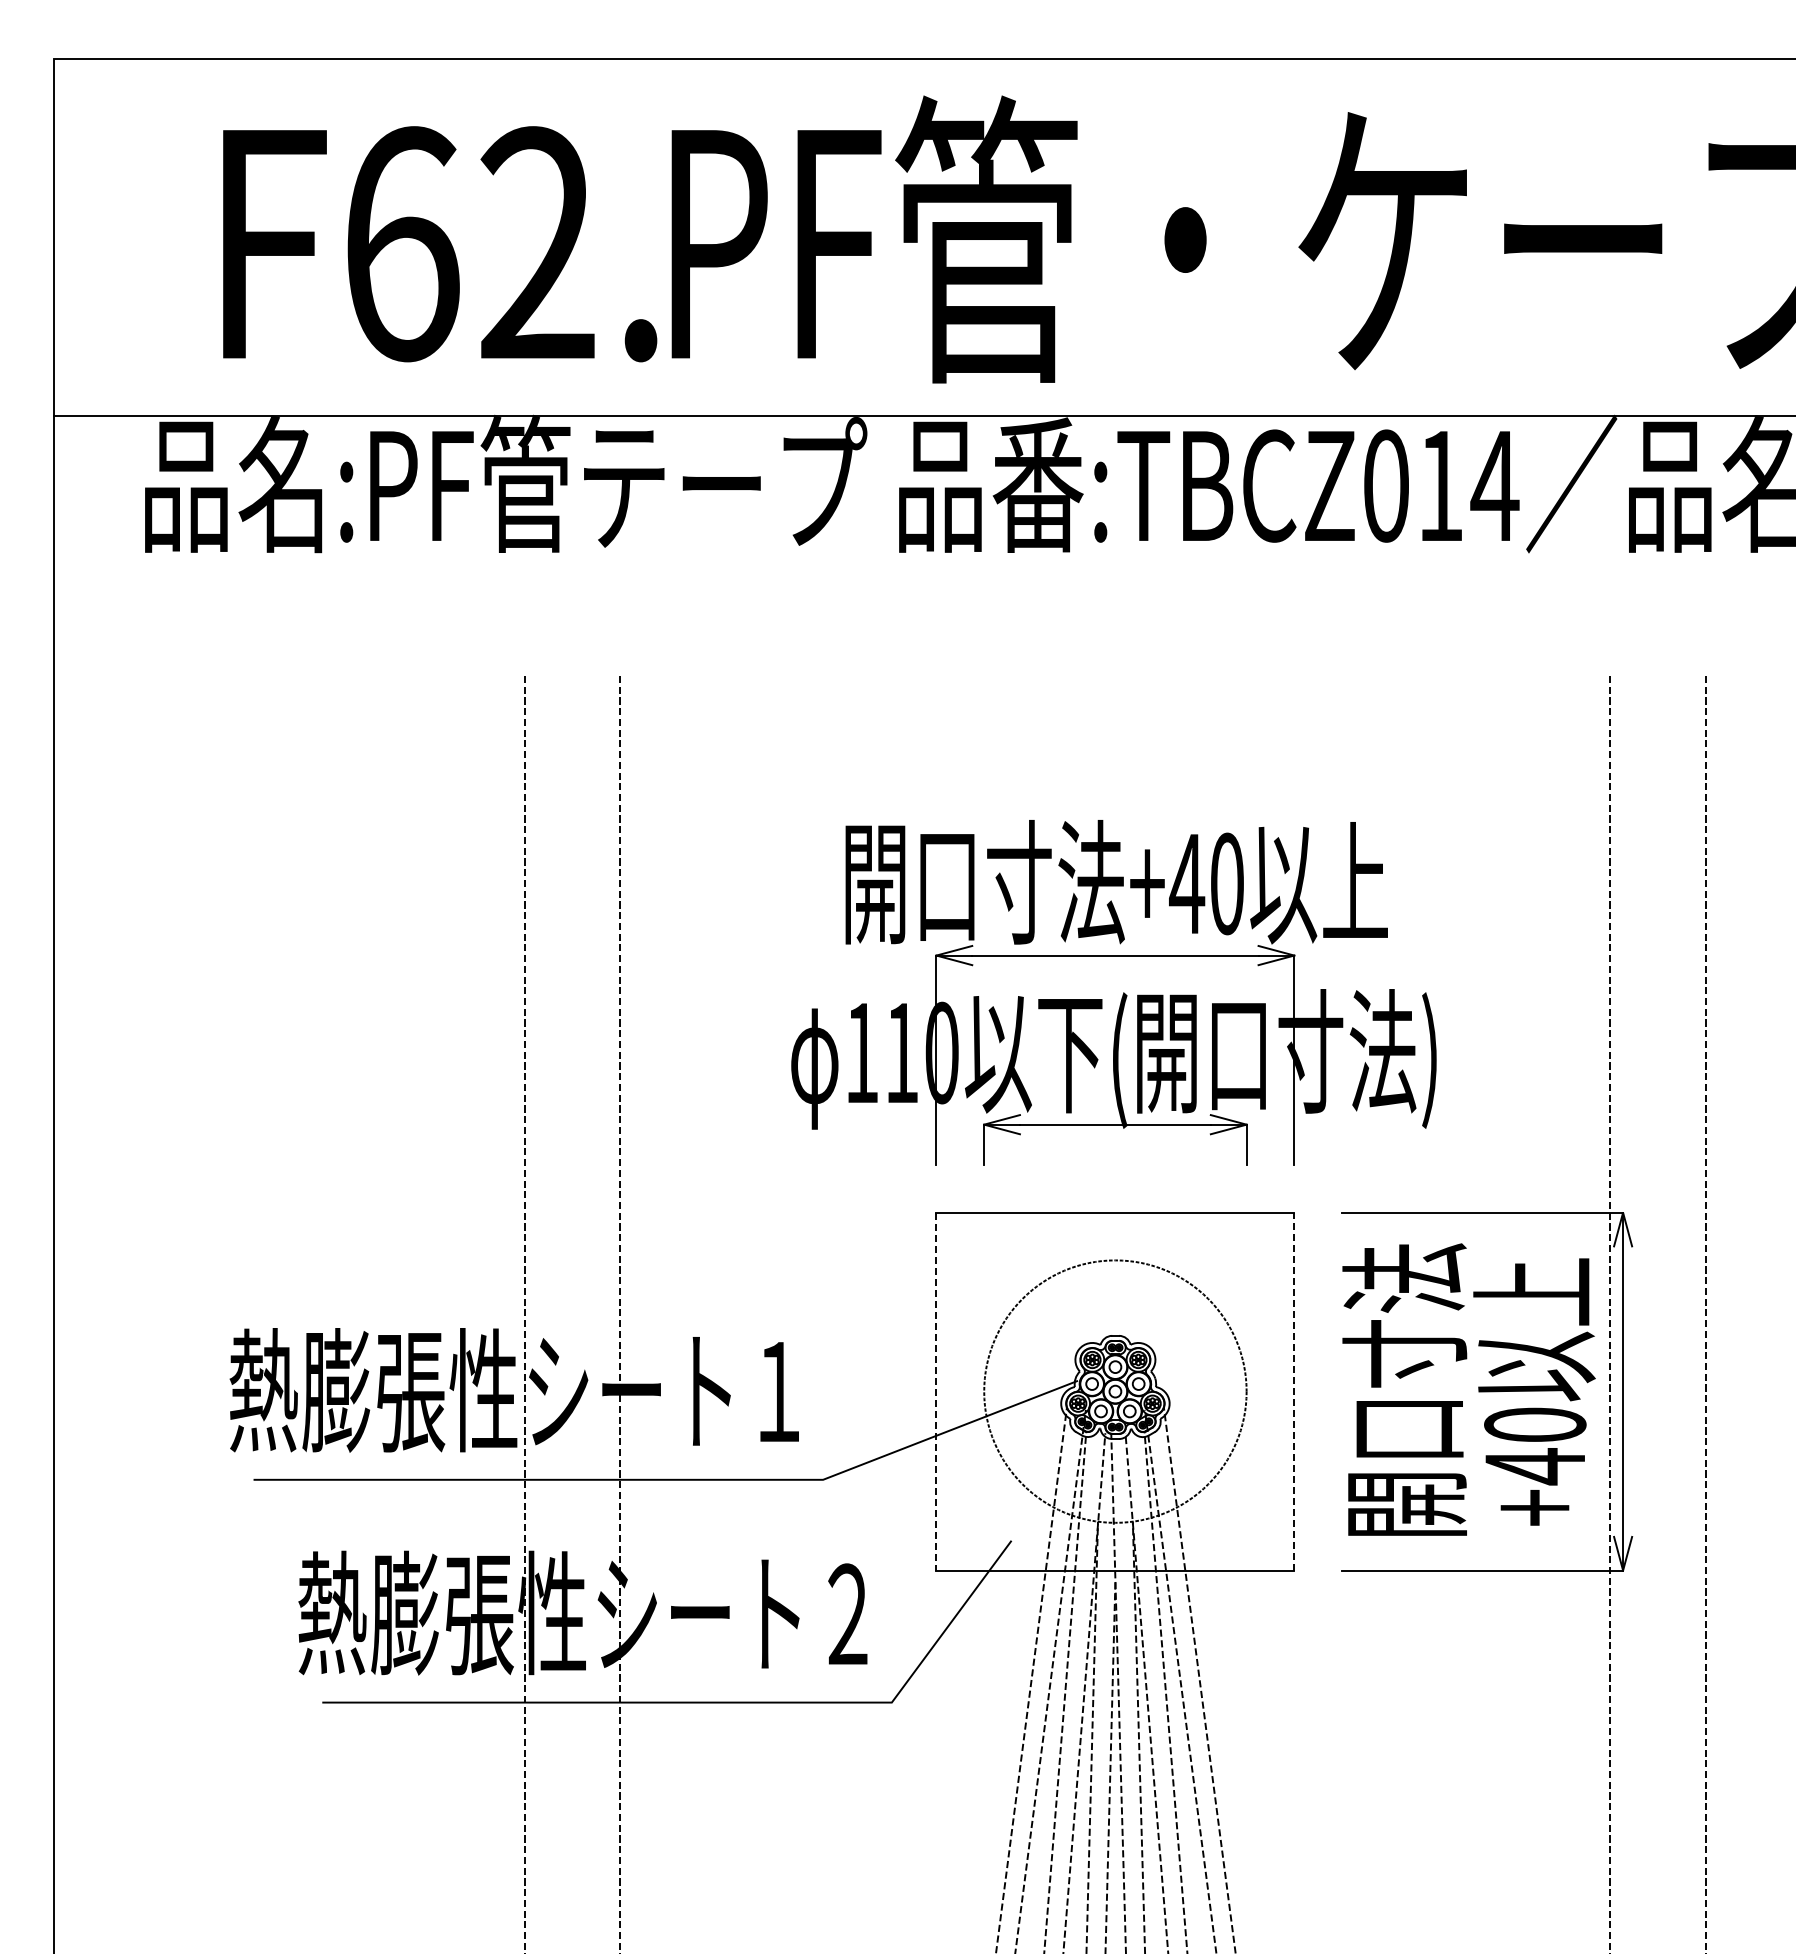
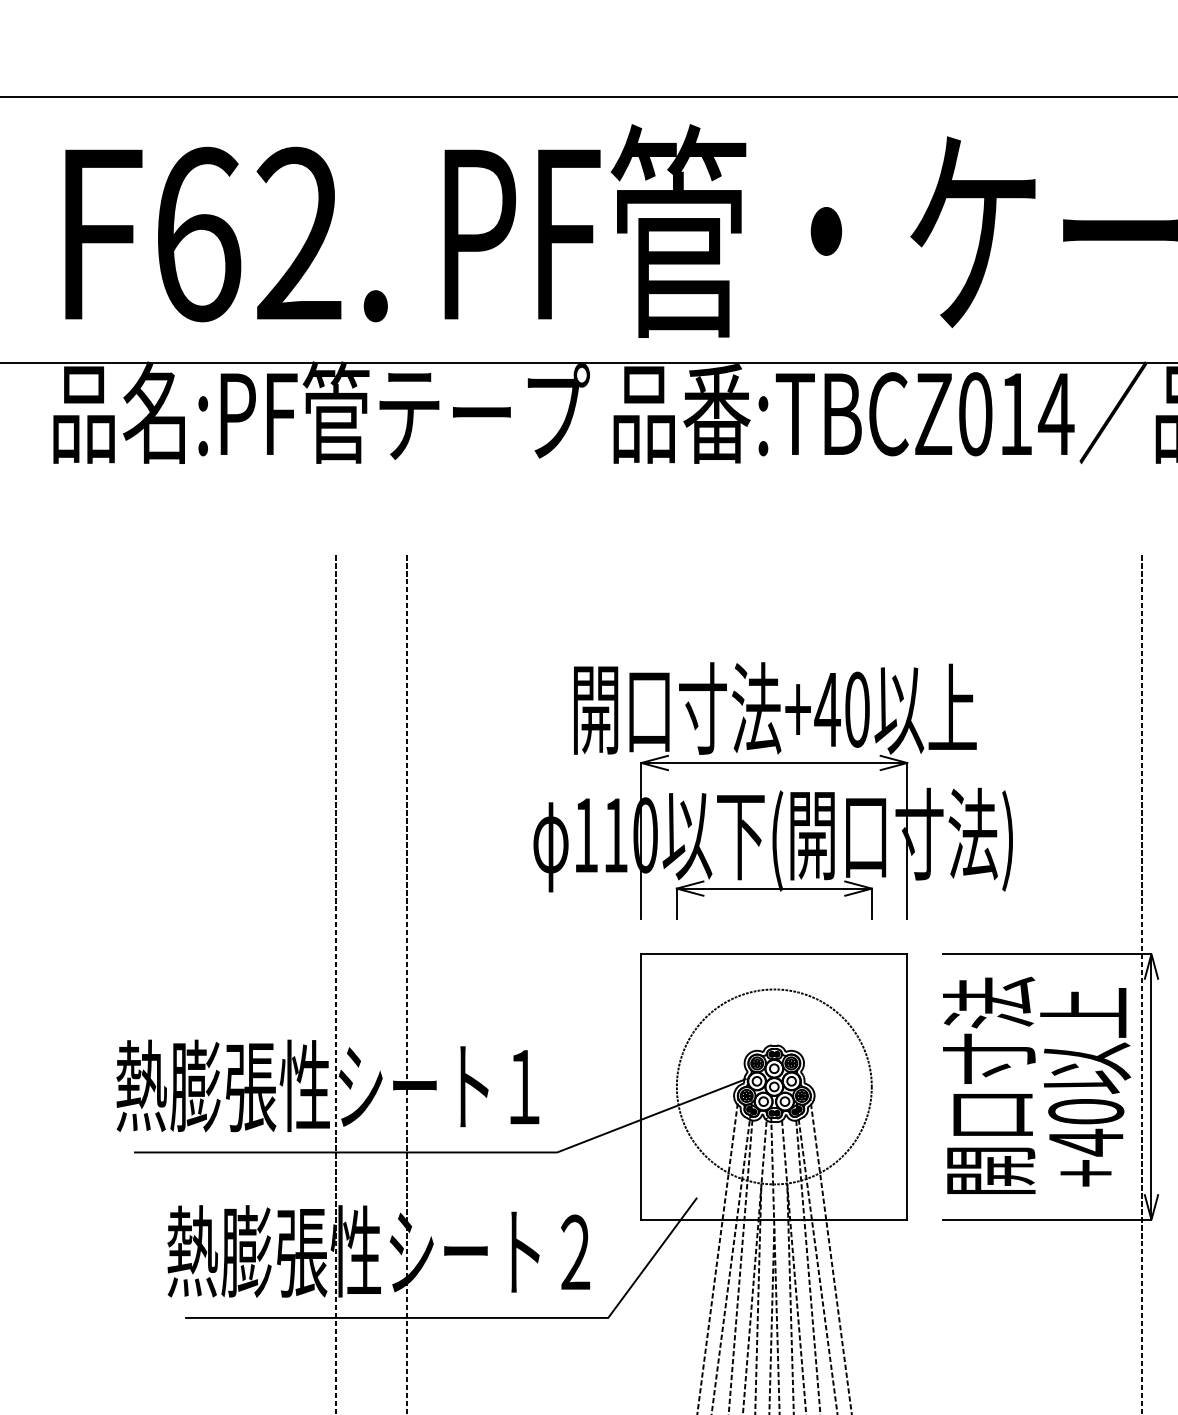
text: (440, 244) -> (226, 234), moved
line: (936, 1391) -> (641, 1086), dashed -> solid
line: (1294, 1391) -> (907, 1086), dashed -> solid

